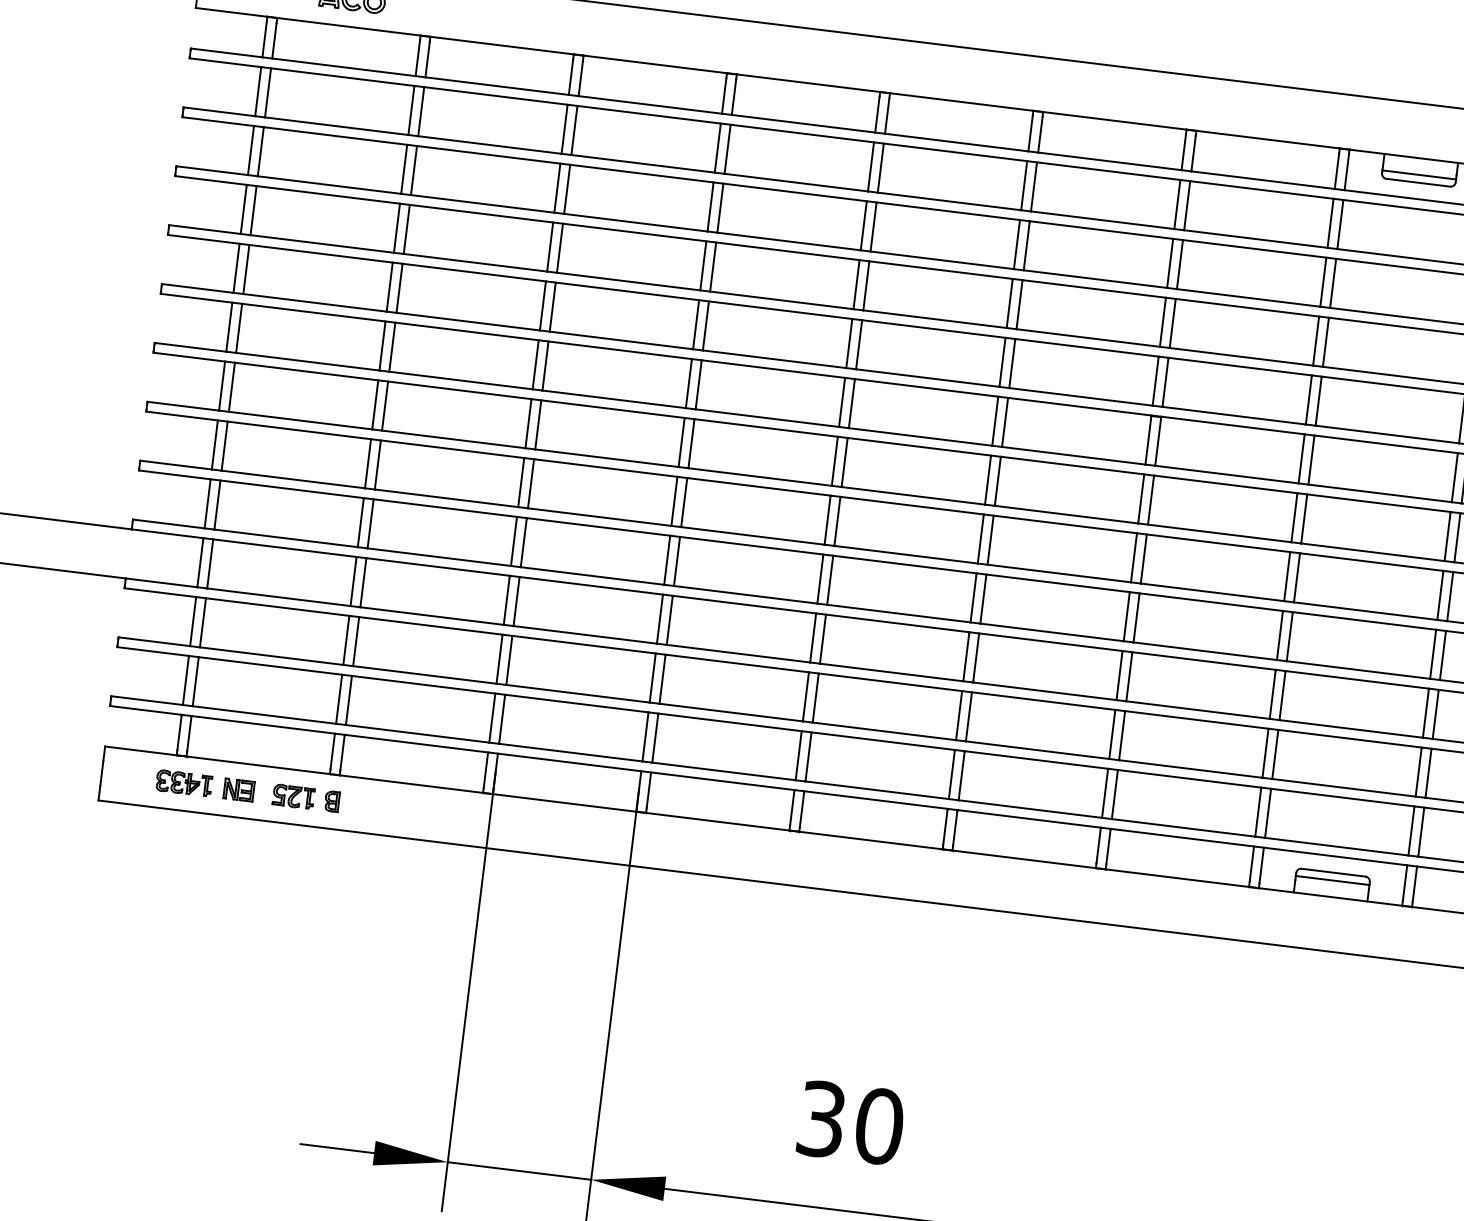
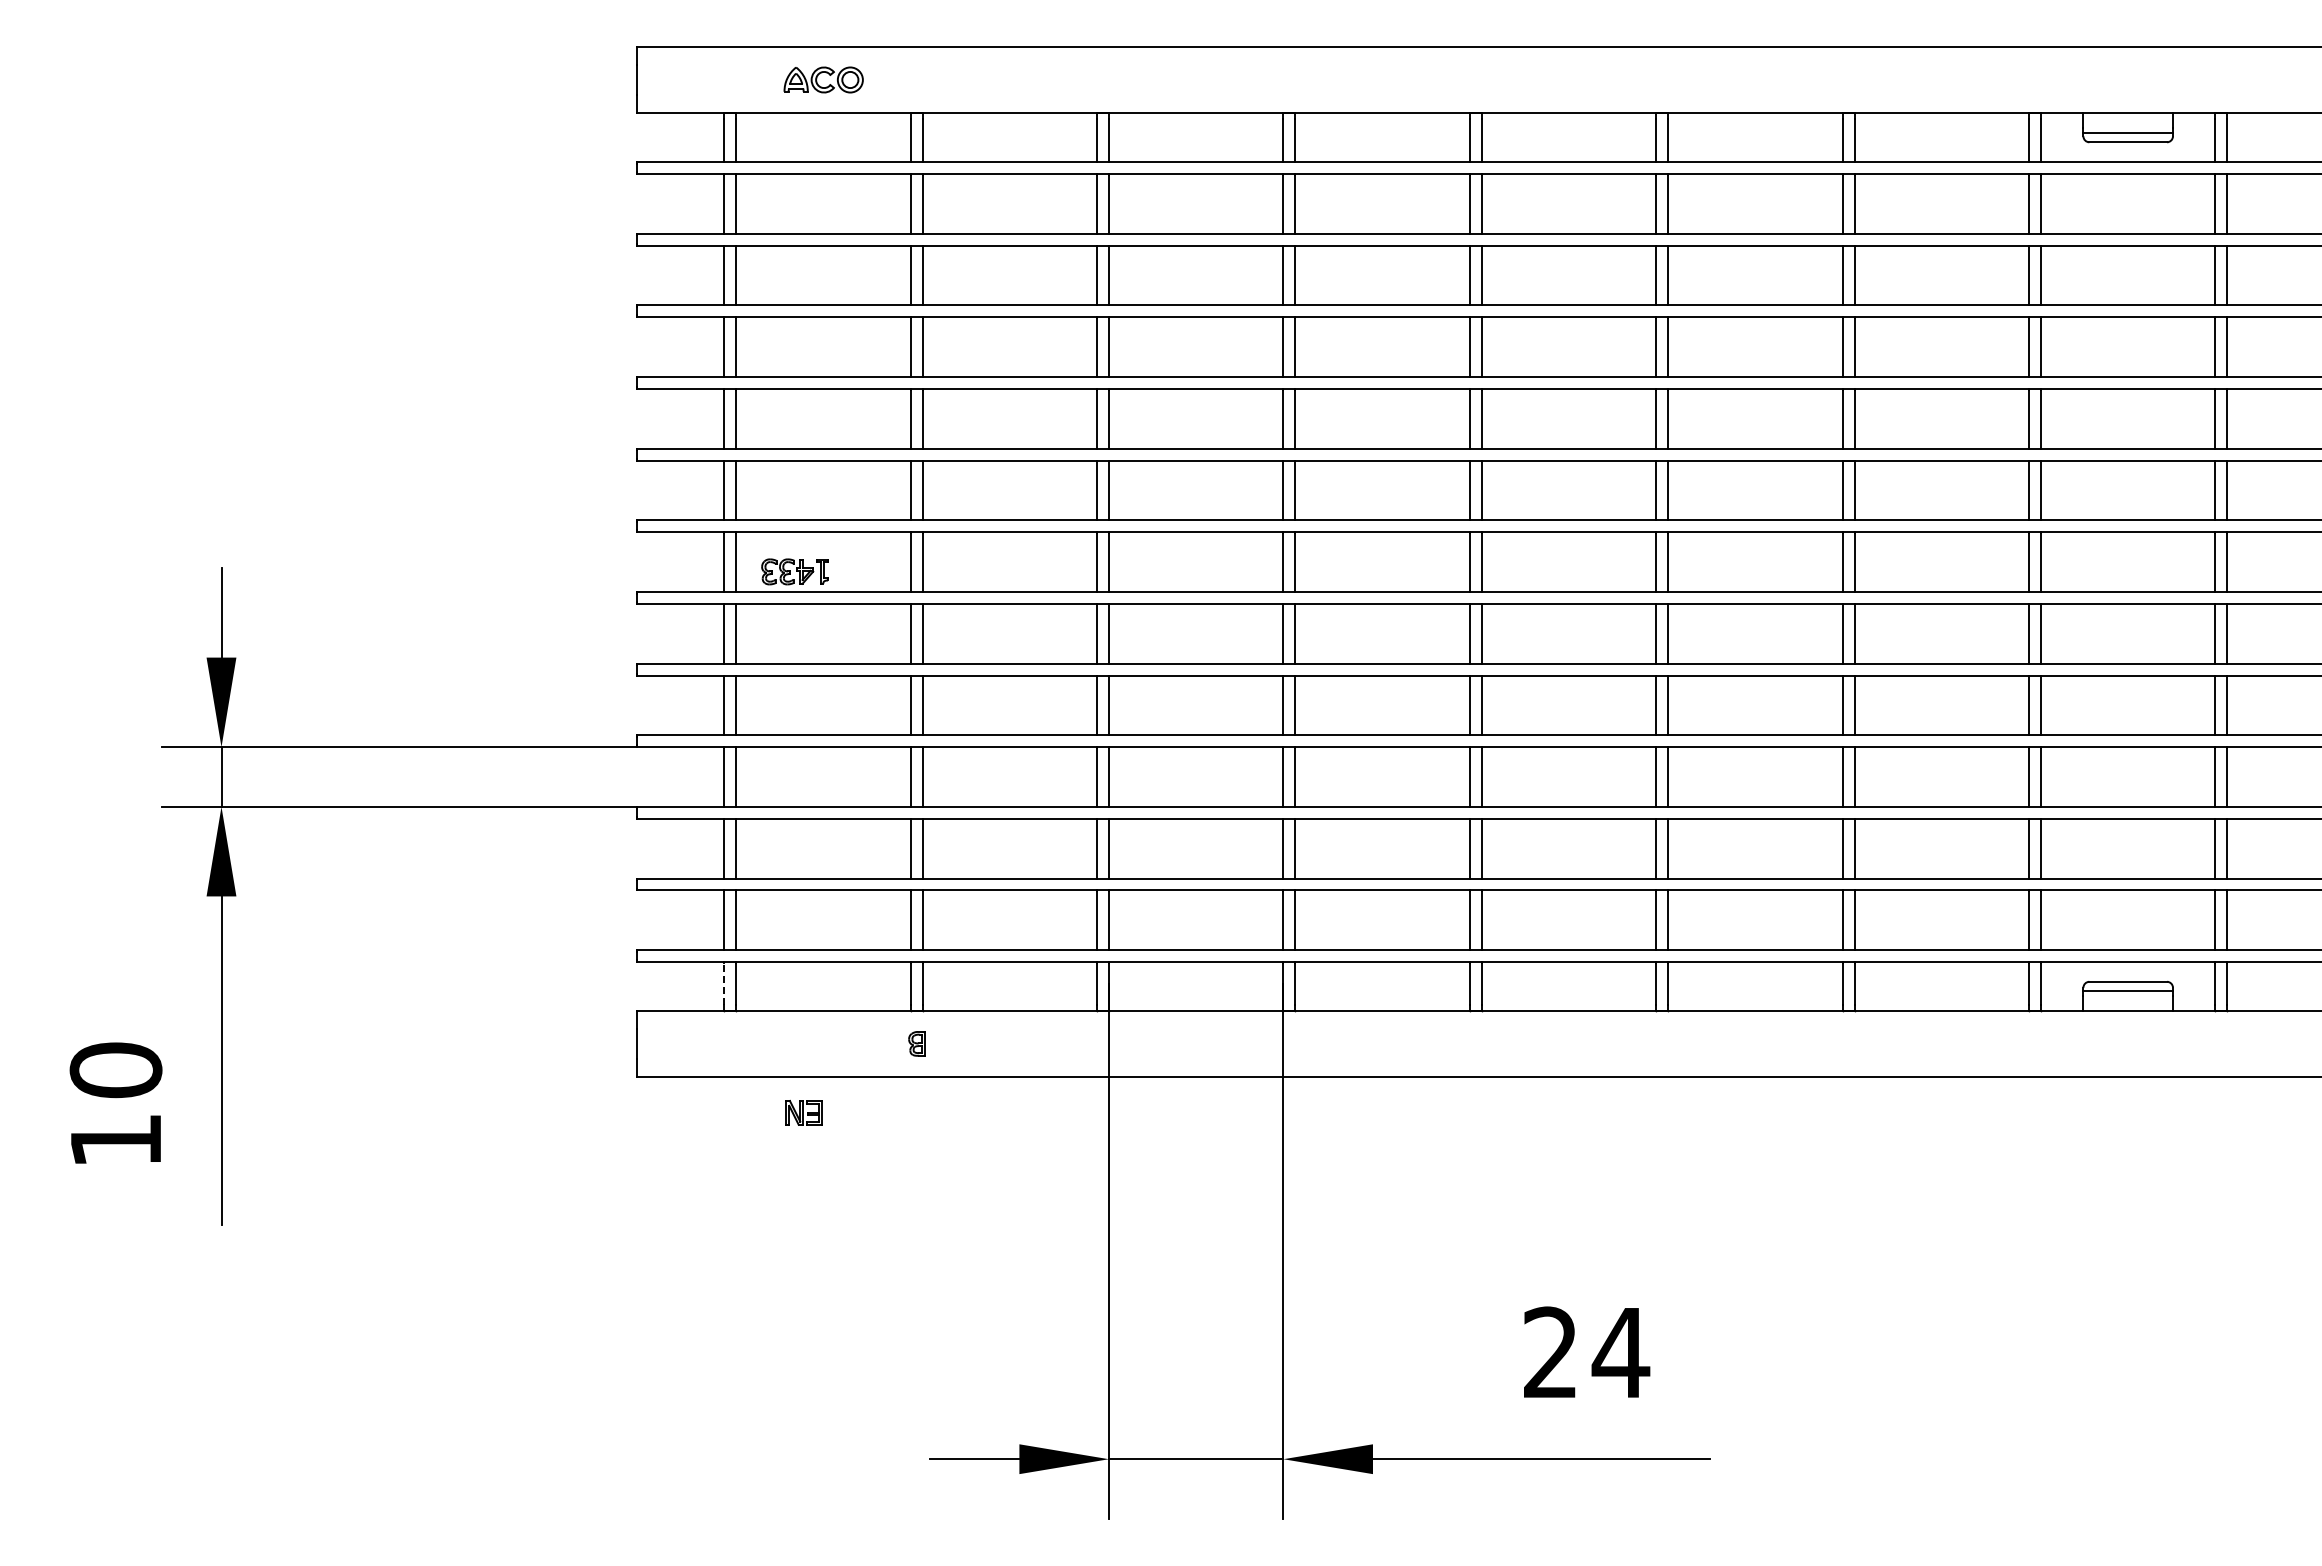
line: (179, 732) -> (724, 983), solid -> dashed
part: (183, 782) -> (794, 571), moved
part: (238, 789) -> (803, 1112), moved
part: (293, 796) -> (870, 1043), removed
text: (851, 1122) -> (1587, 1352), 30 -> 24

